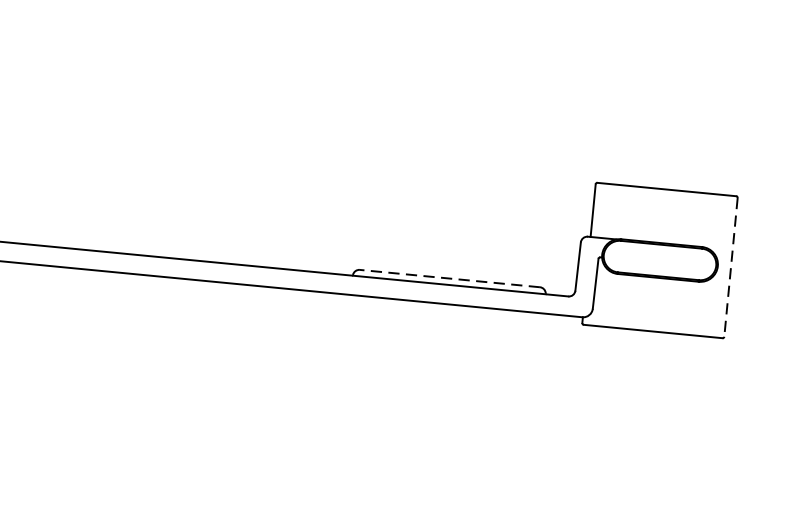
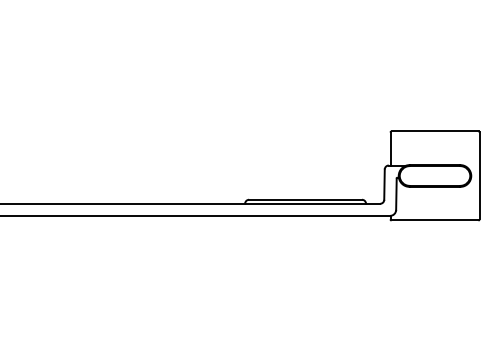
line: (730, 268) -> (479, 176), dashed -> solid
line: (449, 278) -> (305, 199), dashed -> solid

